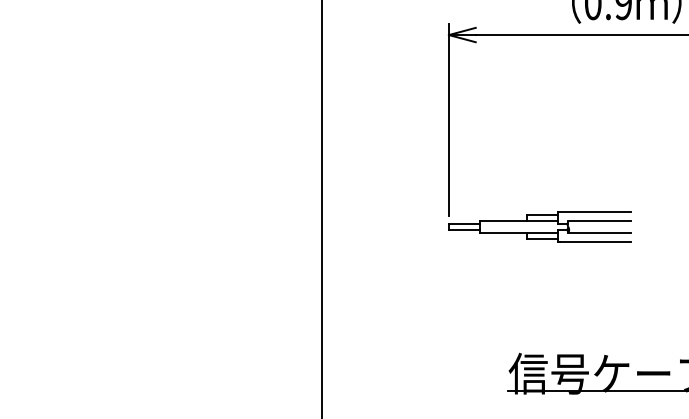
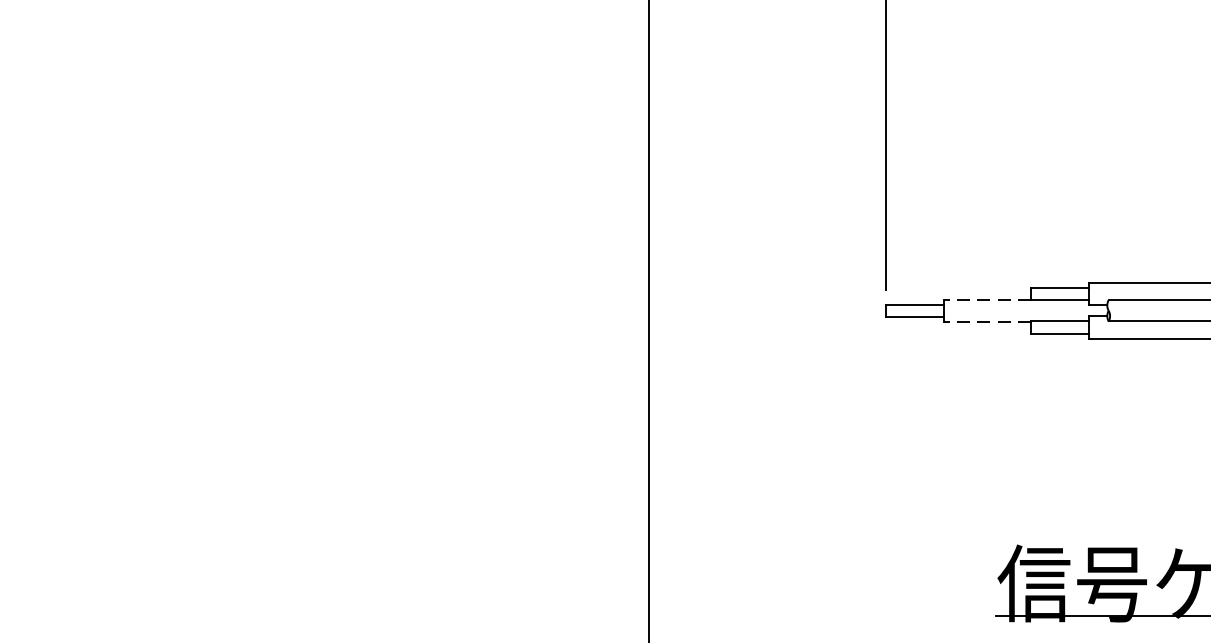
line: (502, 221) -> (986, 300), solid -> dashed
line: (502, 233) -> (986, 322), solid -> dashed

